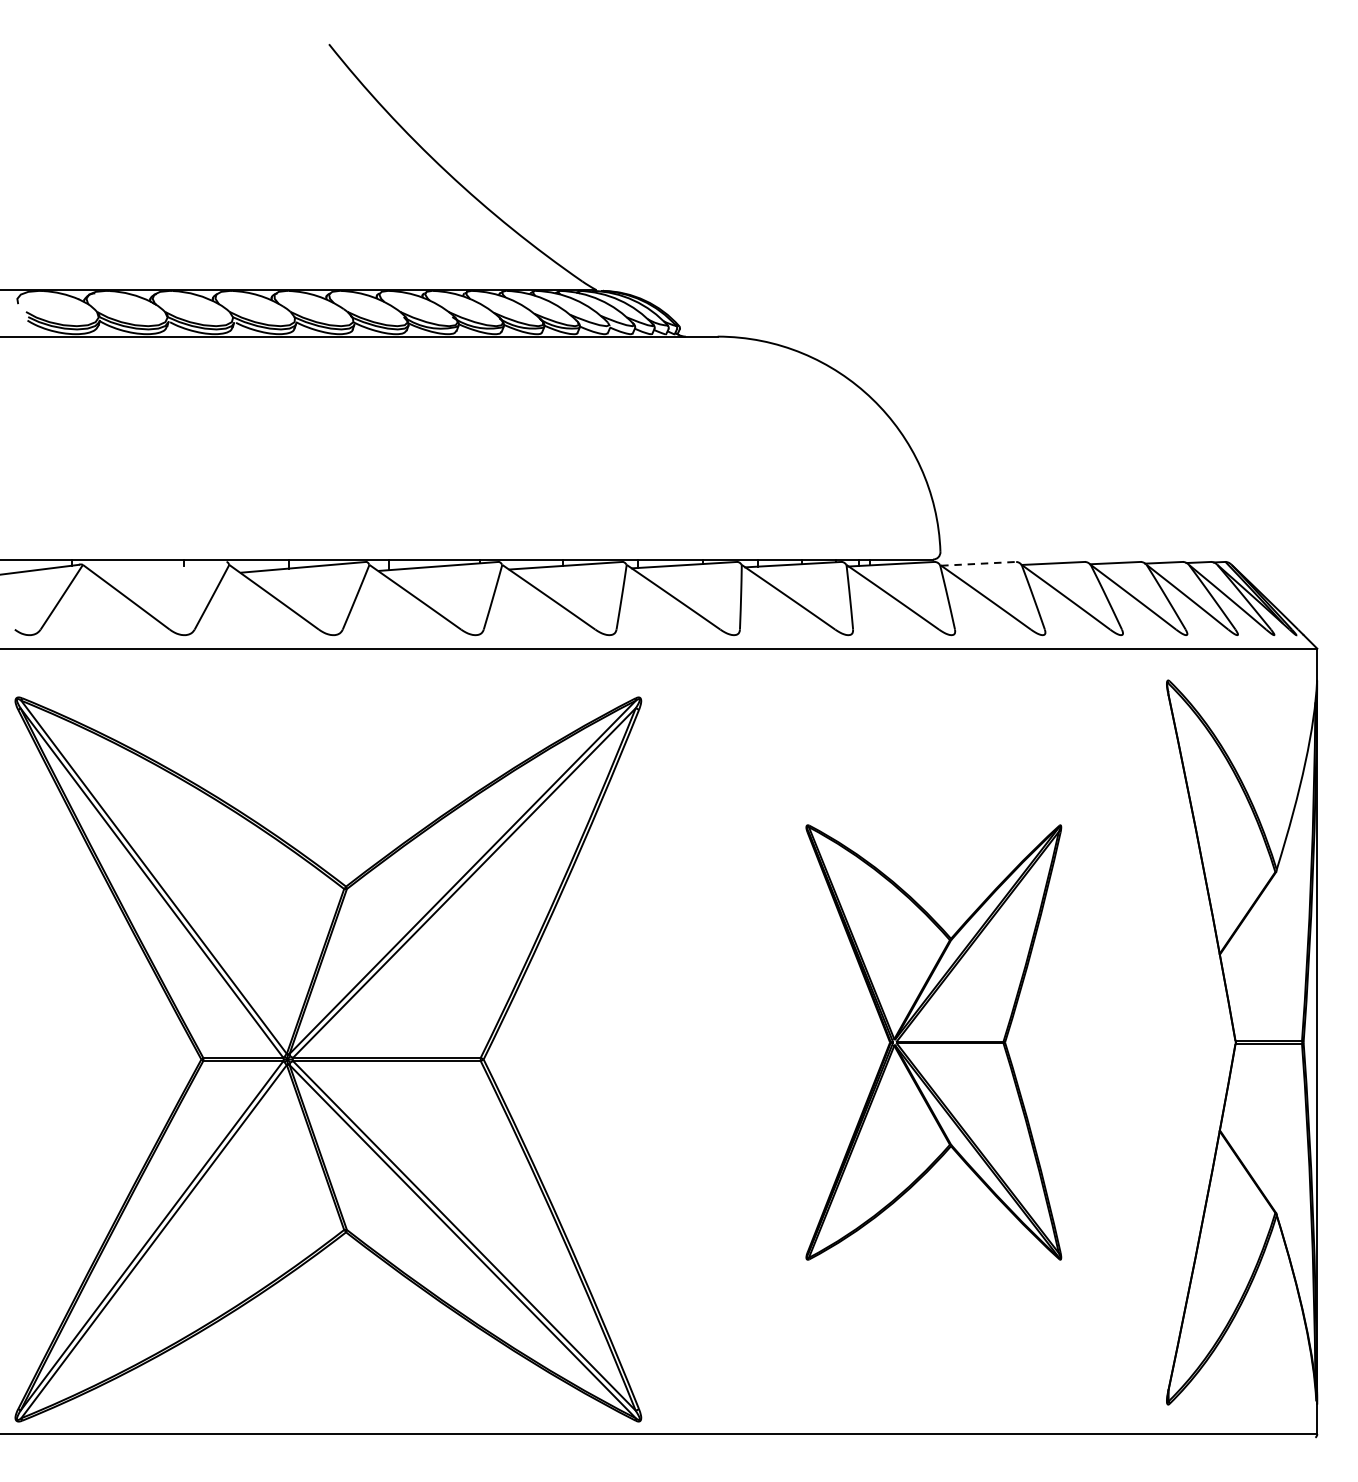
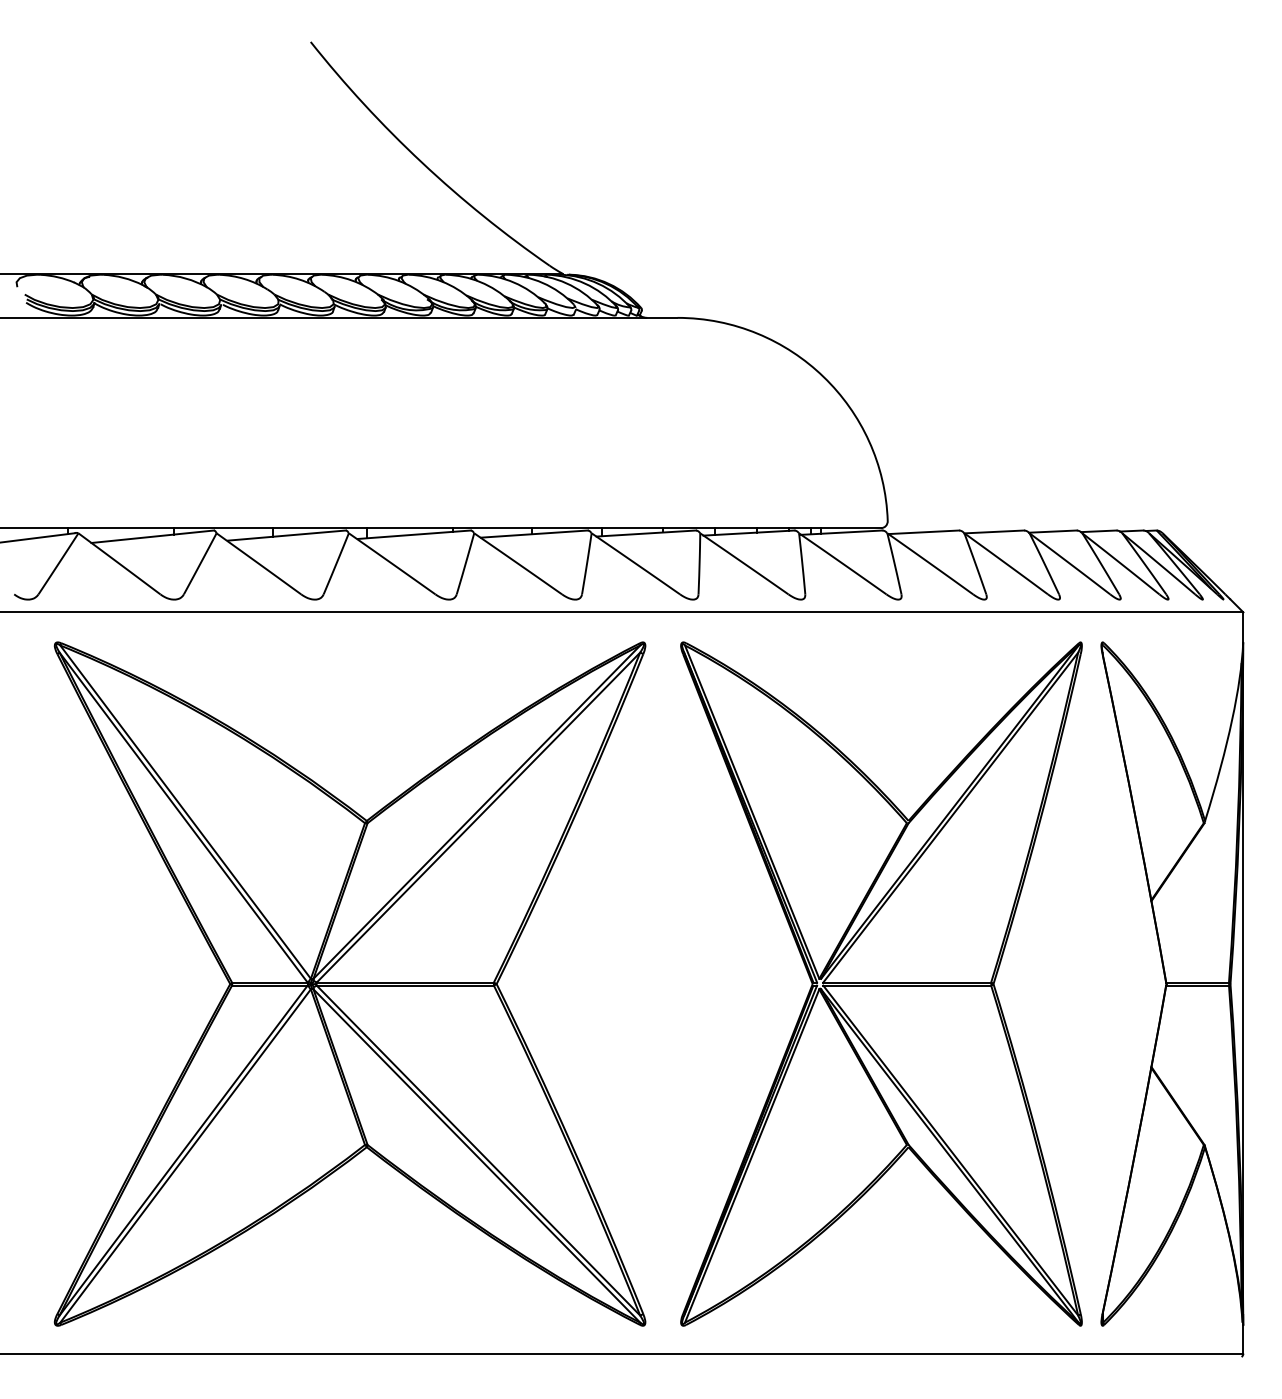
line: (979, 564) -> (924, 532), dashed -> solid
line: (161, 568) -> (152, 536), added
part: (933, 1041) -> (881, 983), size x1.67
part: (327, 1058) -> (349, 983), moved

